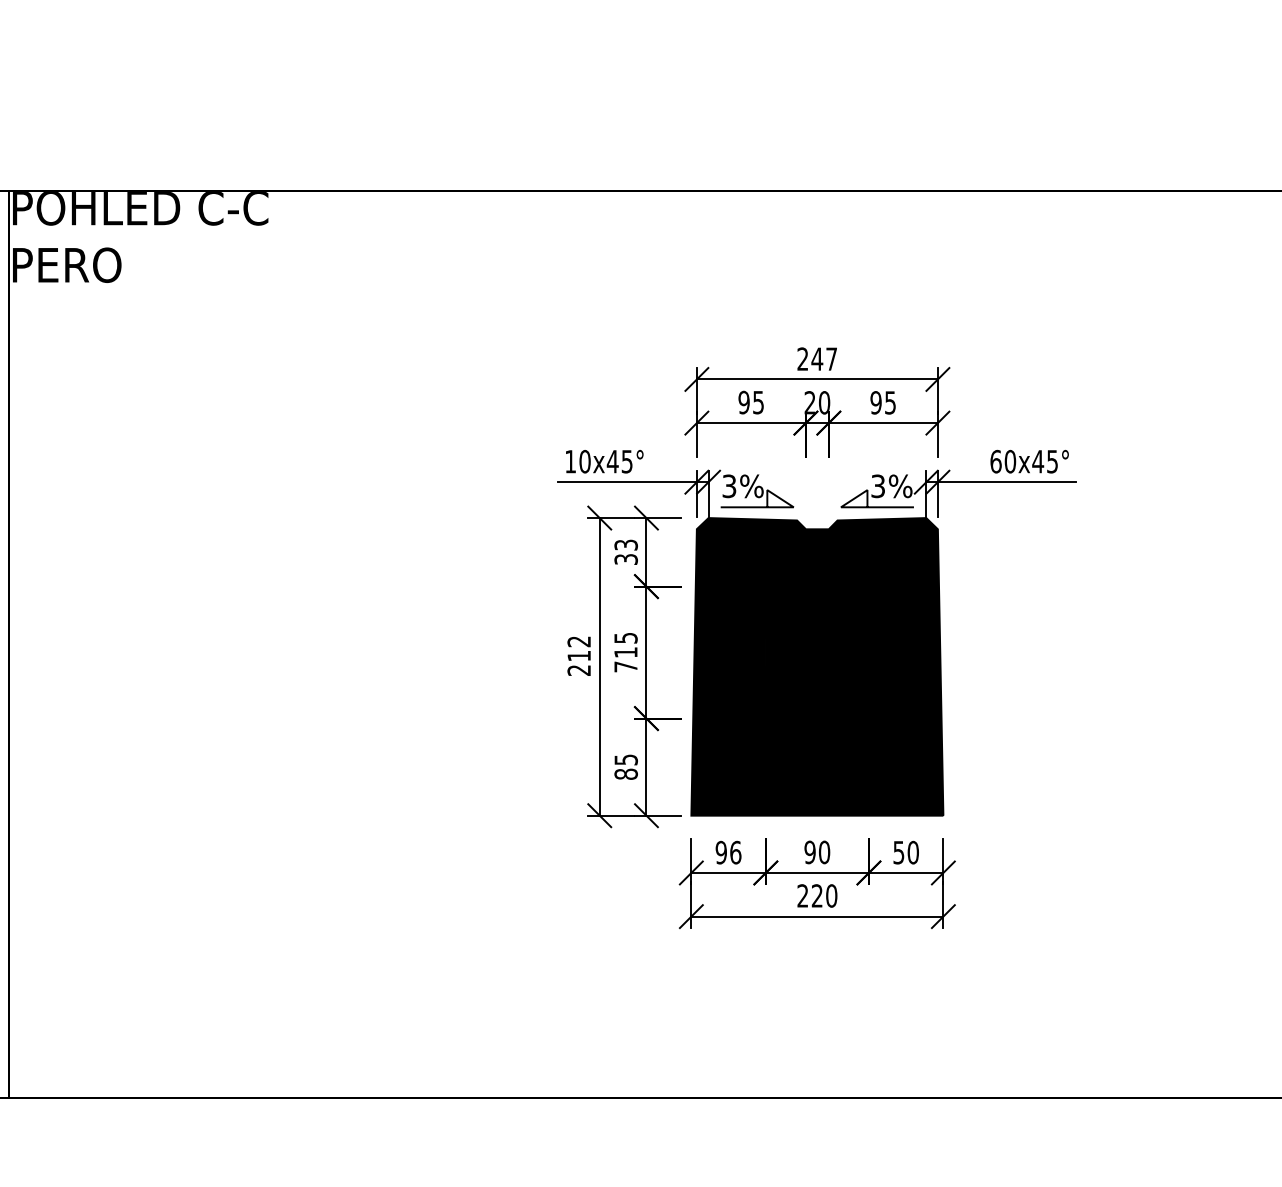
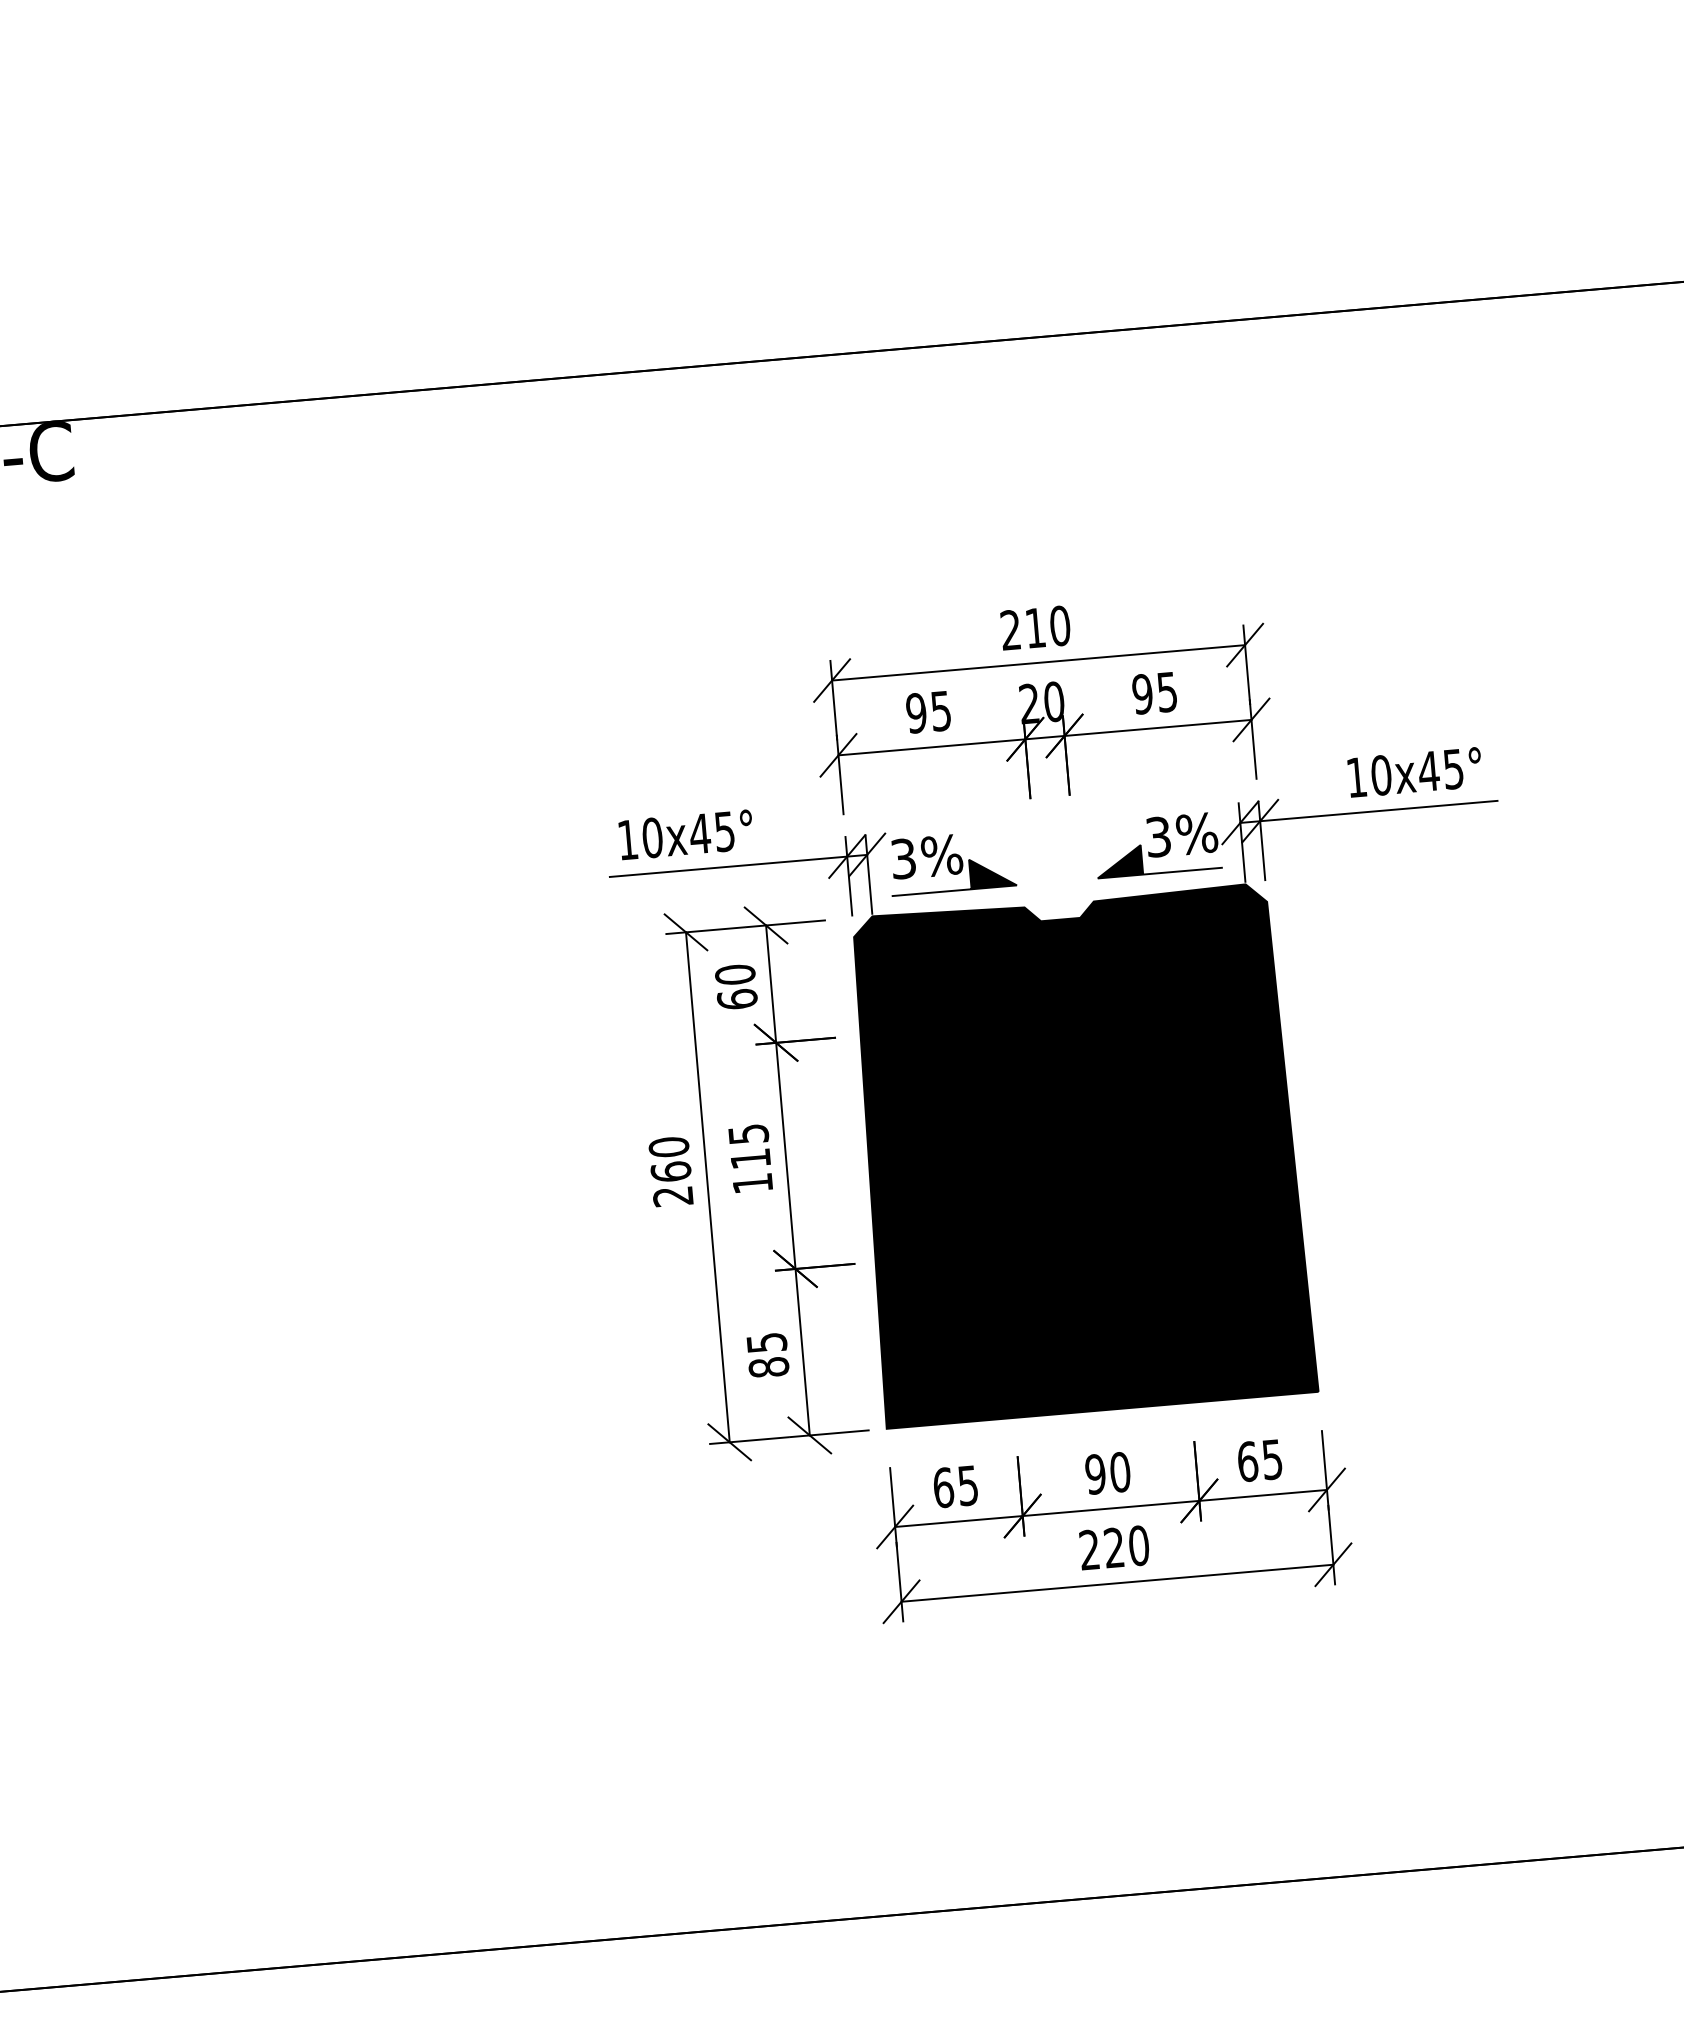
text: (824, 358) -> (1047, 625), 247 -> 210
text: (995, 461) -> (1355, 777), 60x45° -> 10x45°
fill: (780, 498) -> (992, 872), added
fill: (853, 498) -> (1117, 861), added
text: (625, 552) -> (735, 987), 33 -> 60
text: (578, 648) -> (668, 1158), 212 -> 260
text: (625, 666) -> (751, 1182), 715 -> 115
text: (728, 852) -> (955, 1486), 96 -> 65
text: (905, 852) -> (1259, 1460), 50 -> 65

